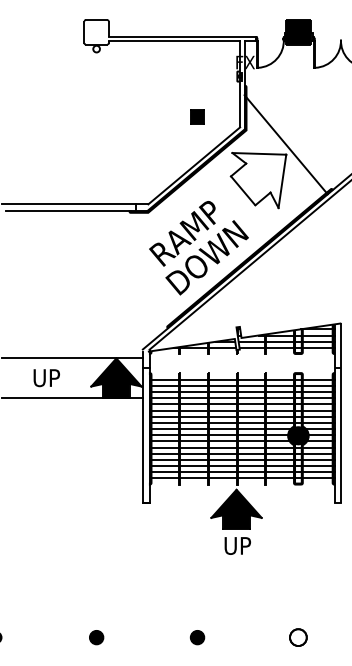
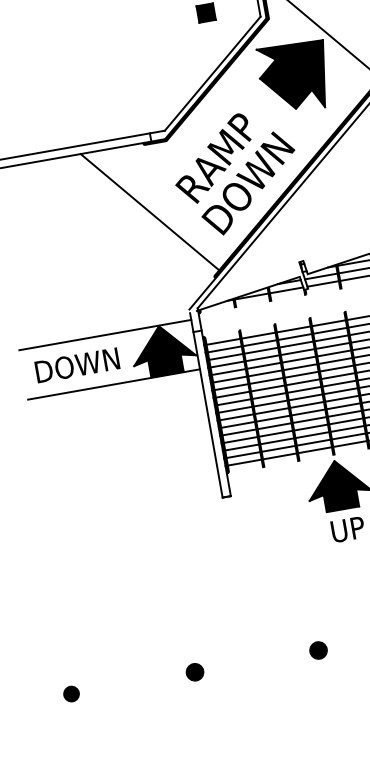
fill: (258, 180) -> (294, 77), added
line: (124, 266) -> (149, 211), added
text: (45, 378) -> (76, 366), UP -> DOWN

